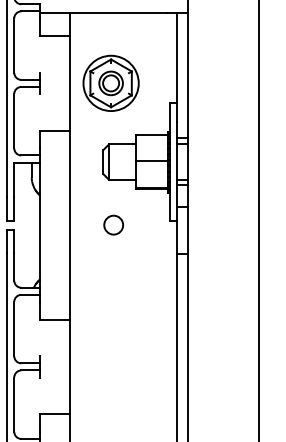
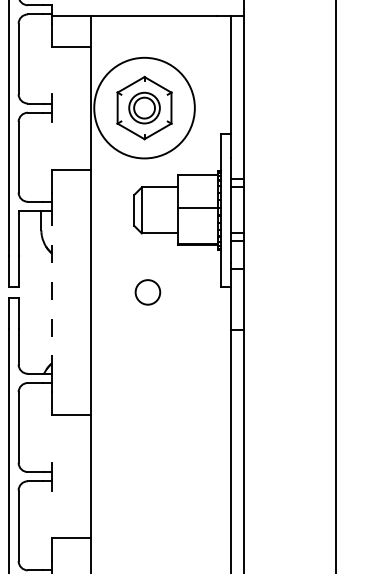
circle: (111, 83) -> (144, 108), size x1.4
line: (40, 224) -> (52, 291), solid -> dashed

